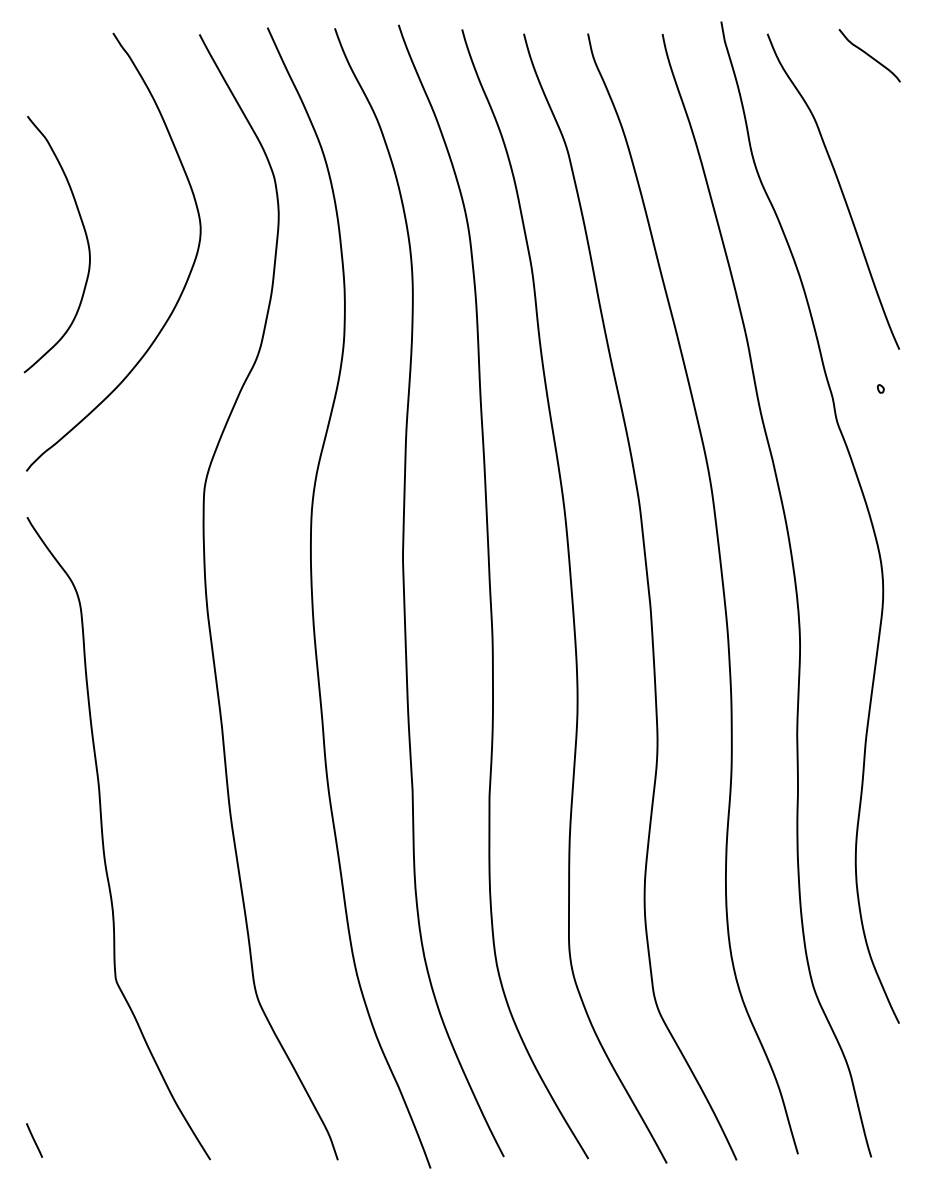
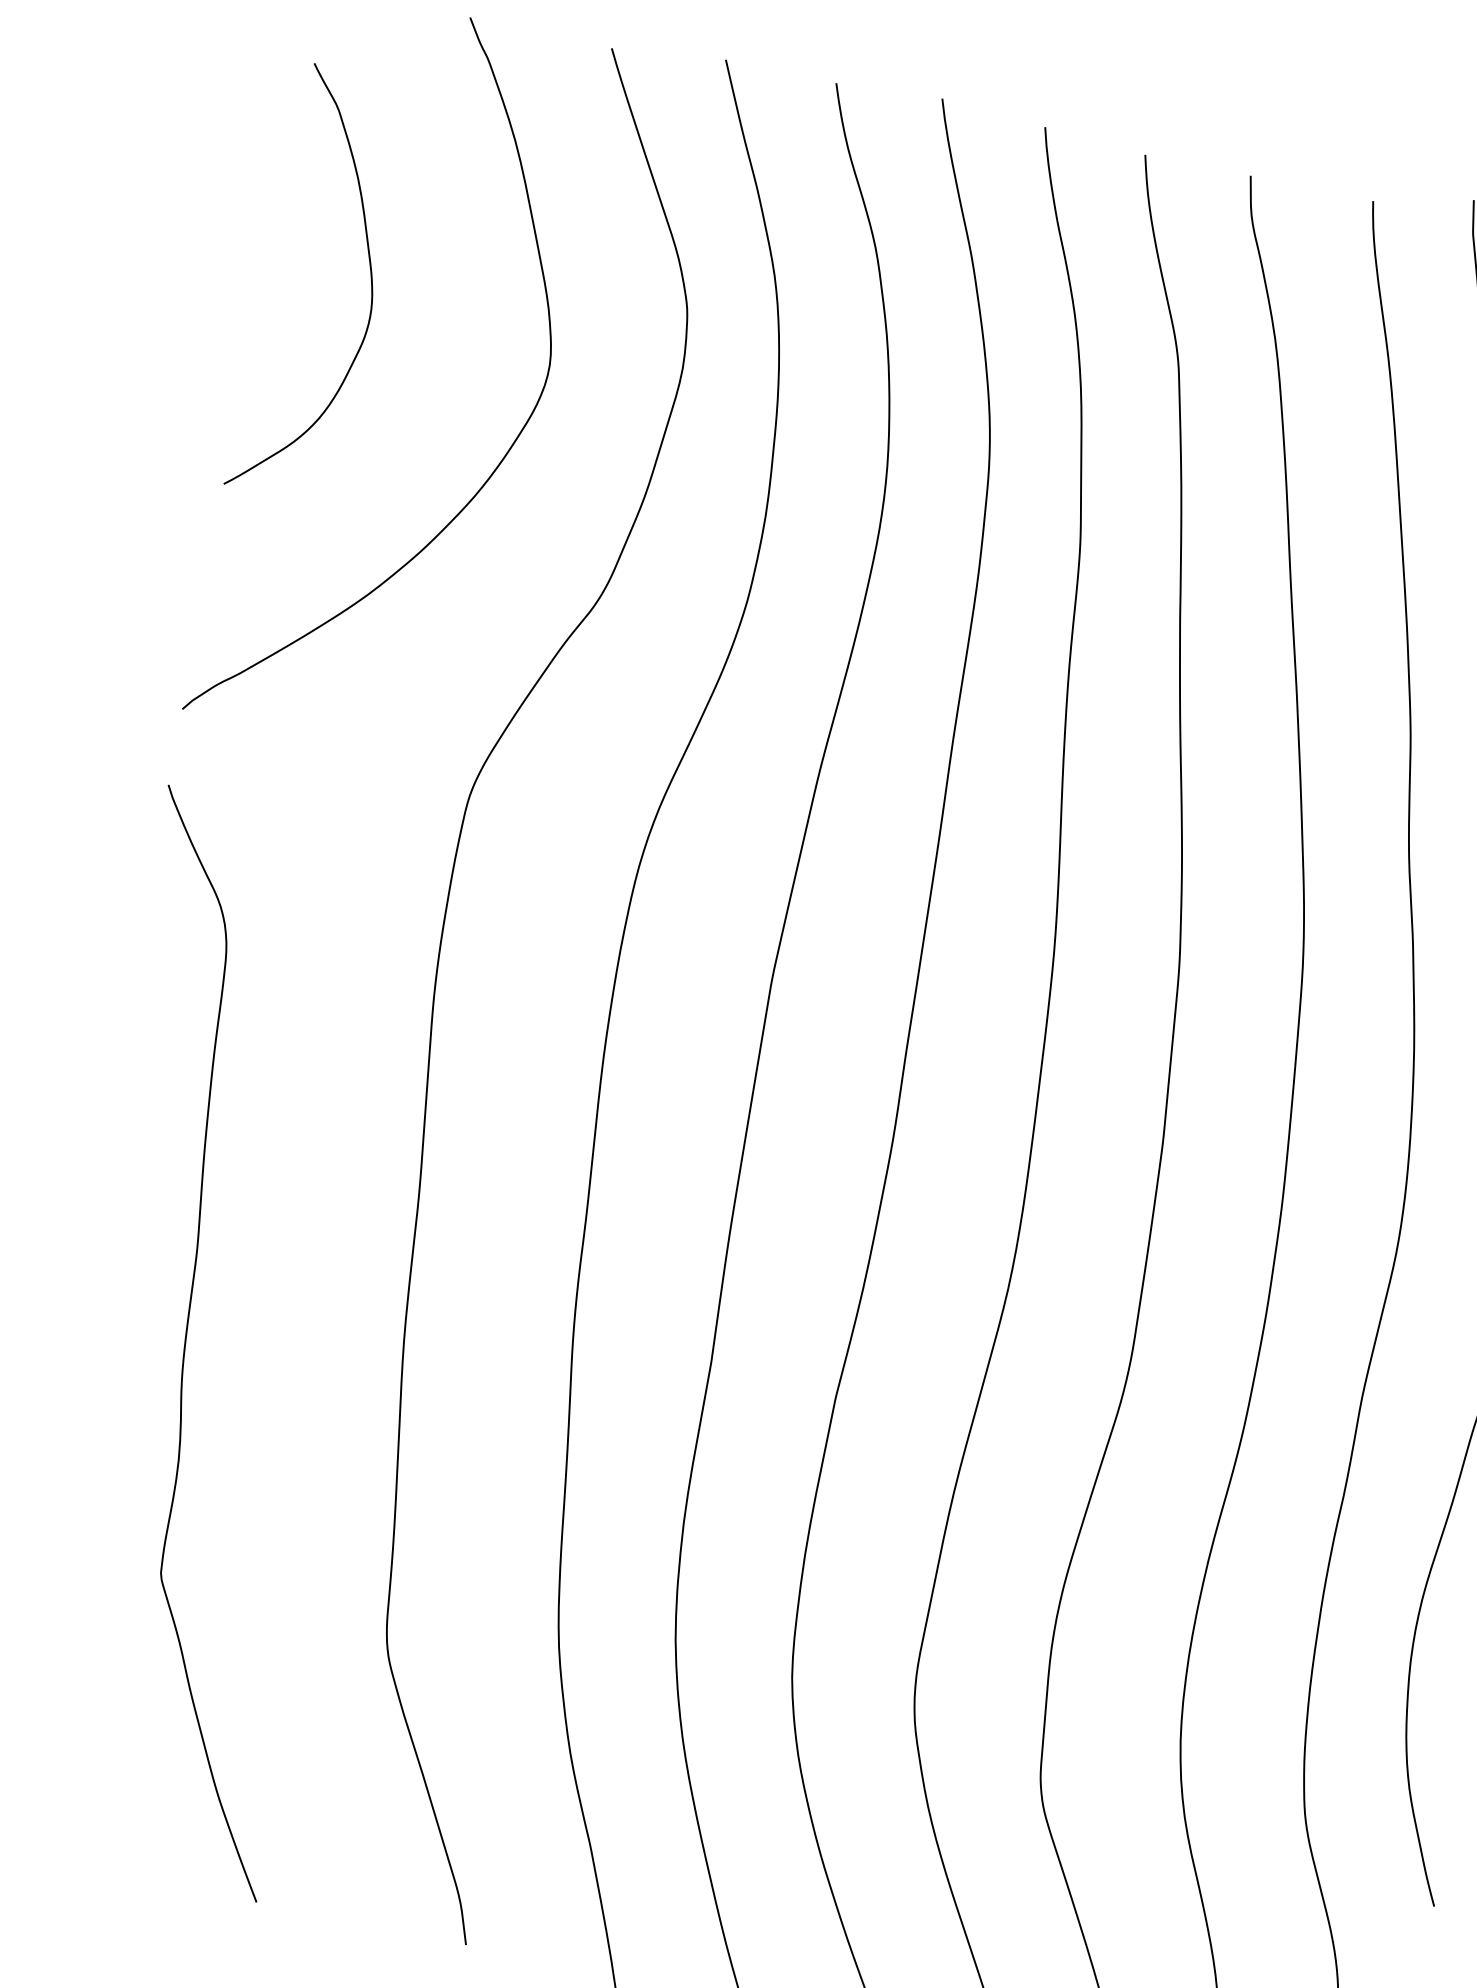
curve: (85, 236) -> (369, 280), moved

